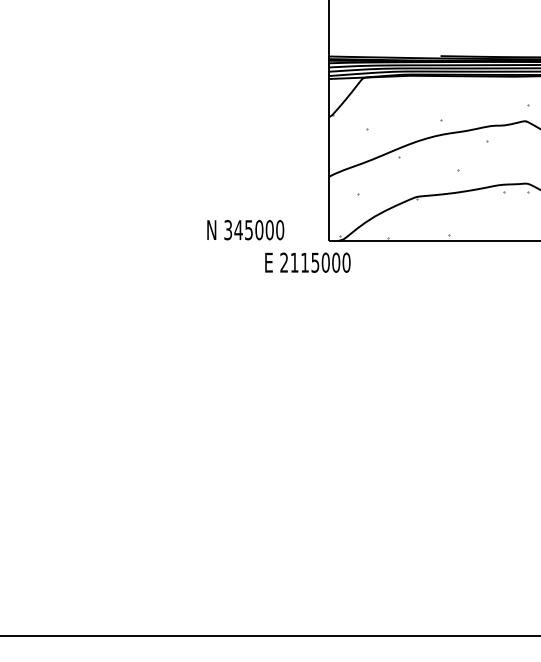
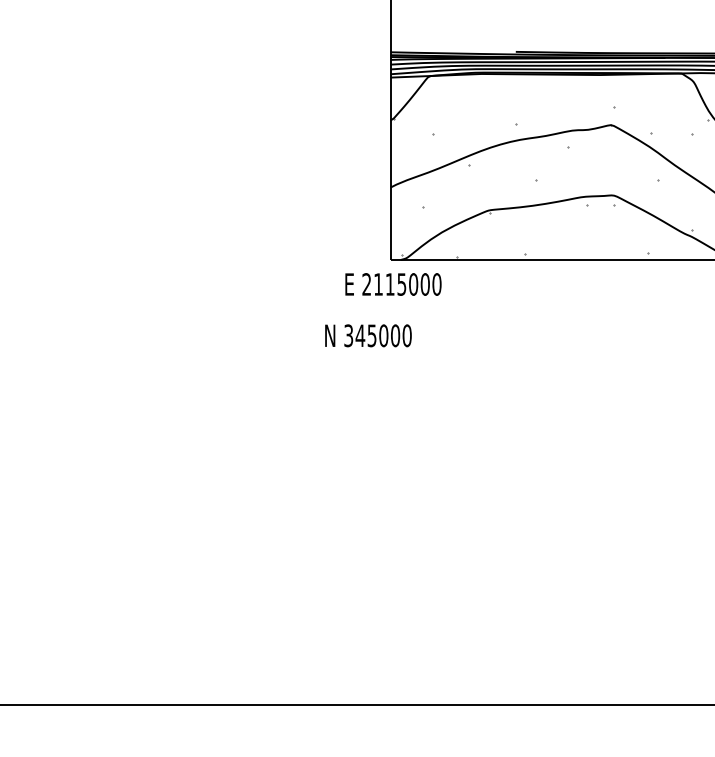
text: (245, 229) -> (368, 335), moved
text: (307, 262) -> (393, 284), moved

